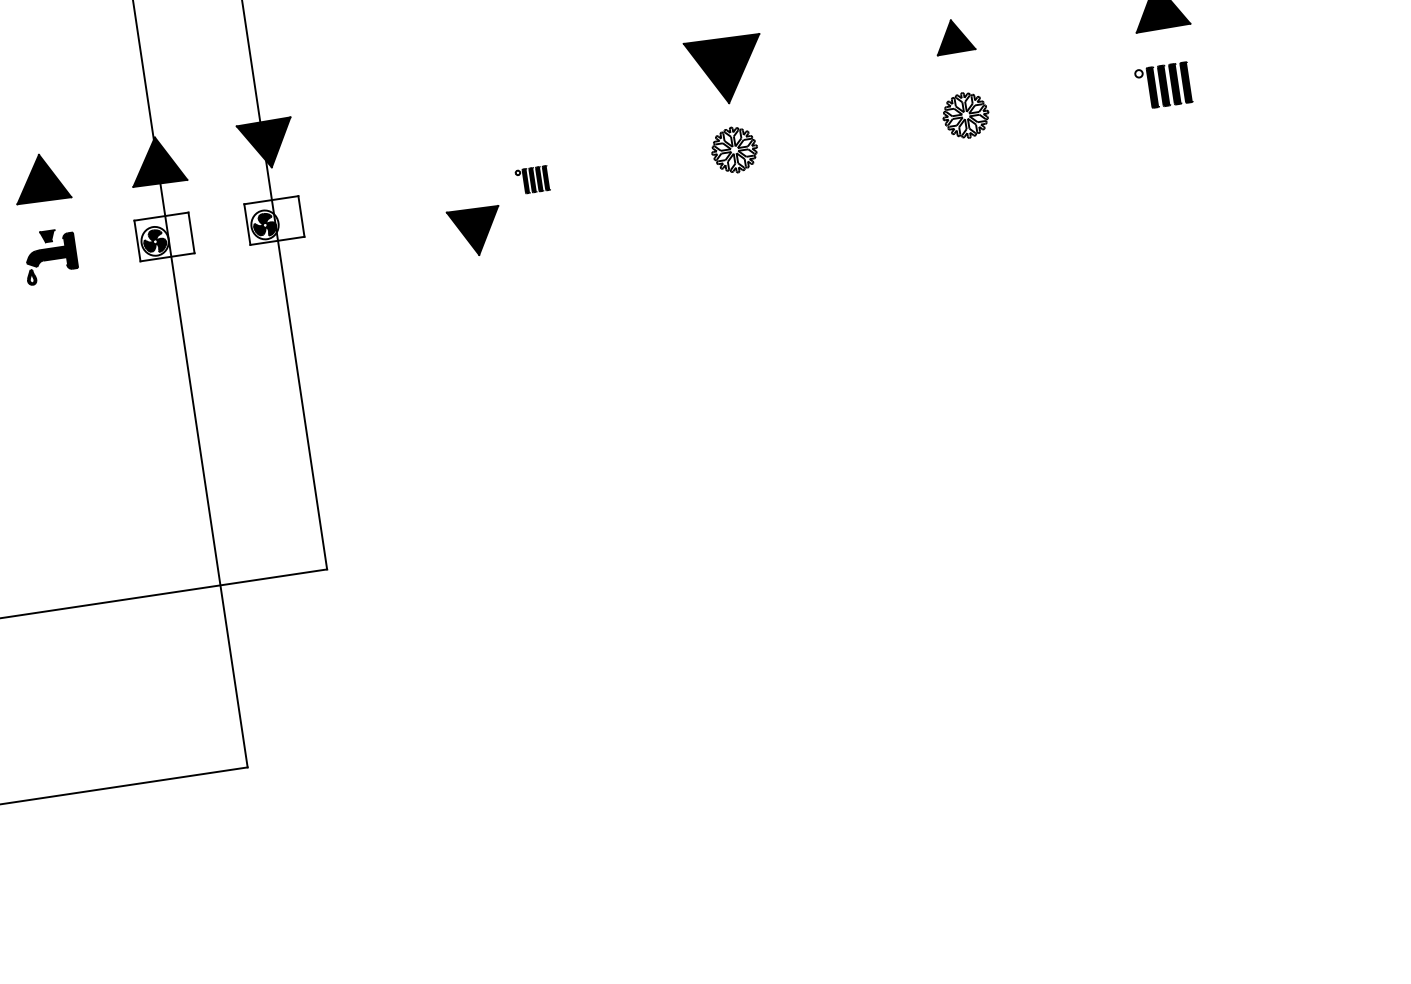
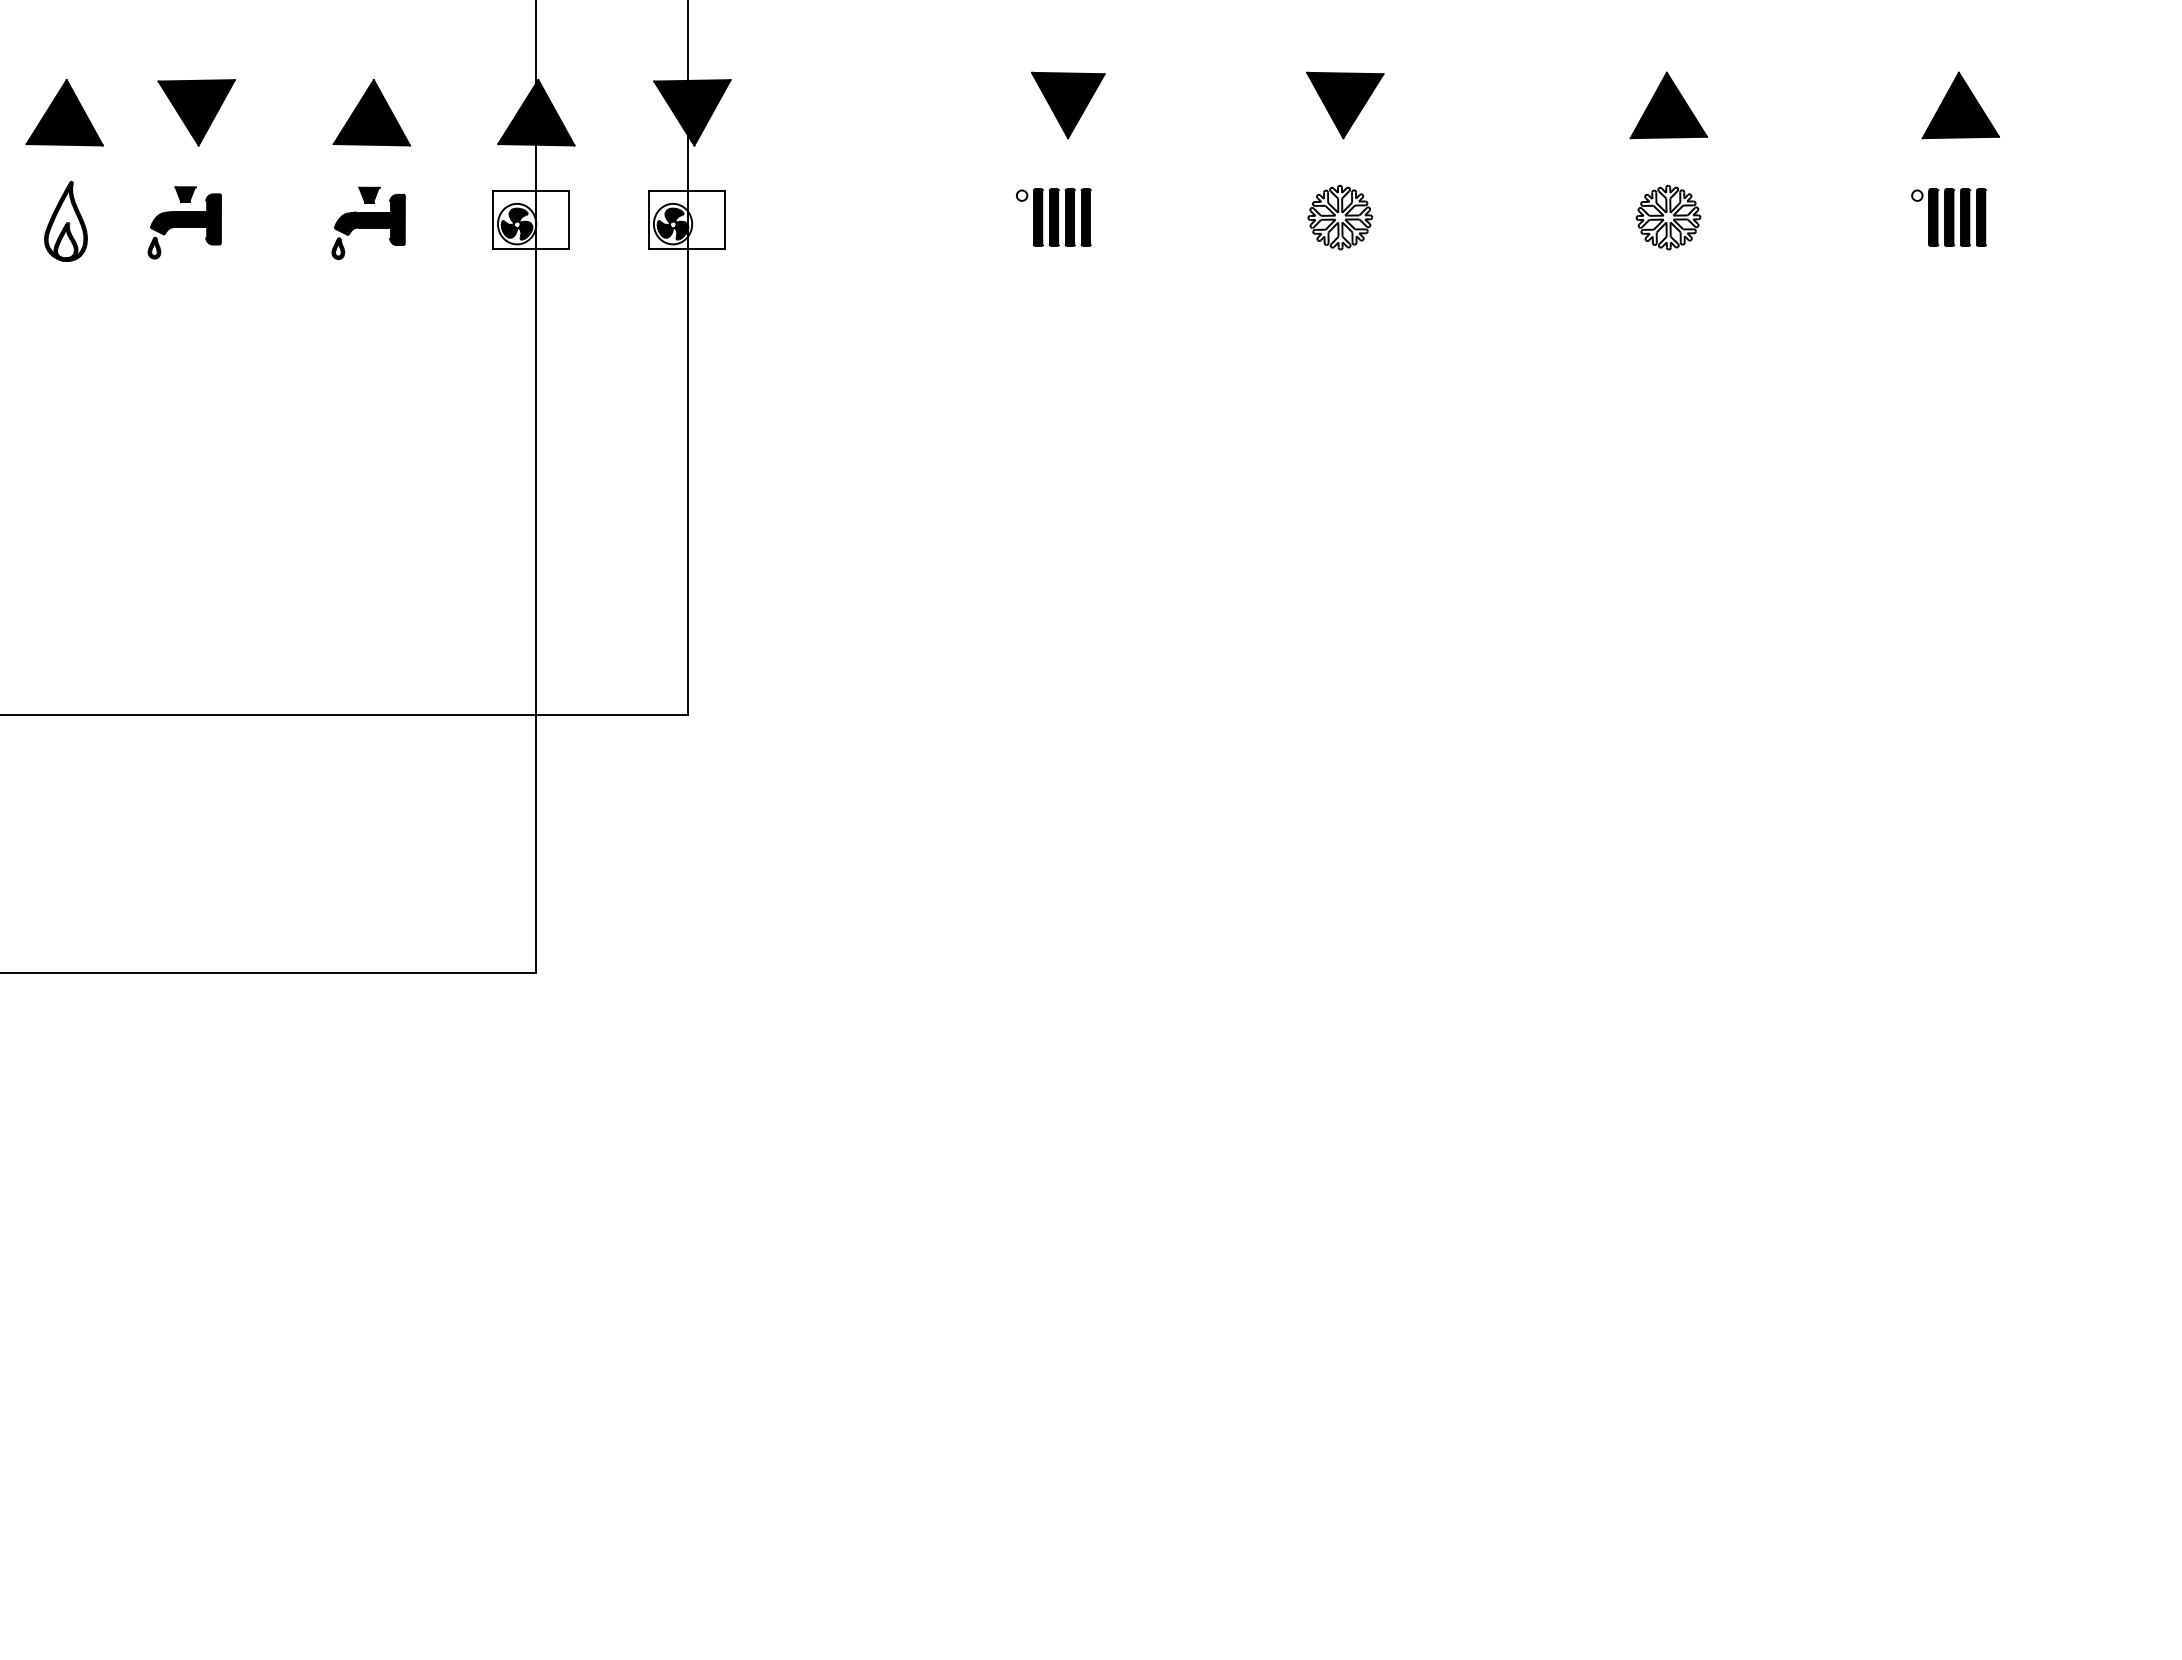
part: (954, 36) -> (1668, 105), size x1.43
part: (726, 70) -> (1345, 105), size x0.71
part: (532, 180) -> (1053, 217), size x1.67
part: (476, 231) -> (1068, 105), moved

